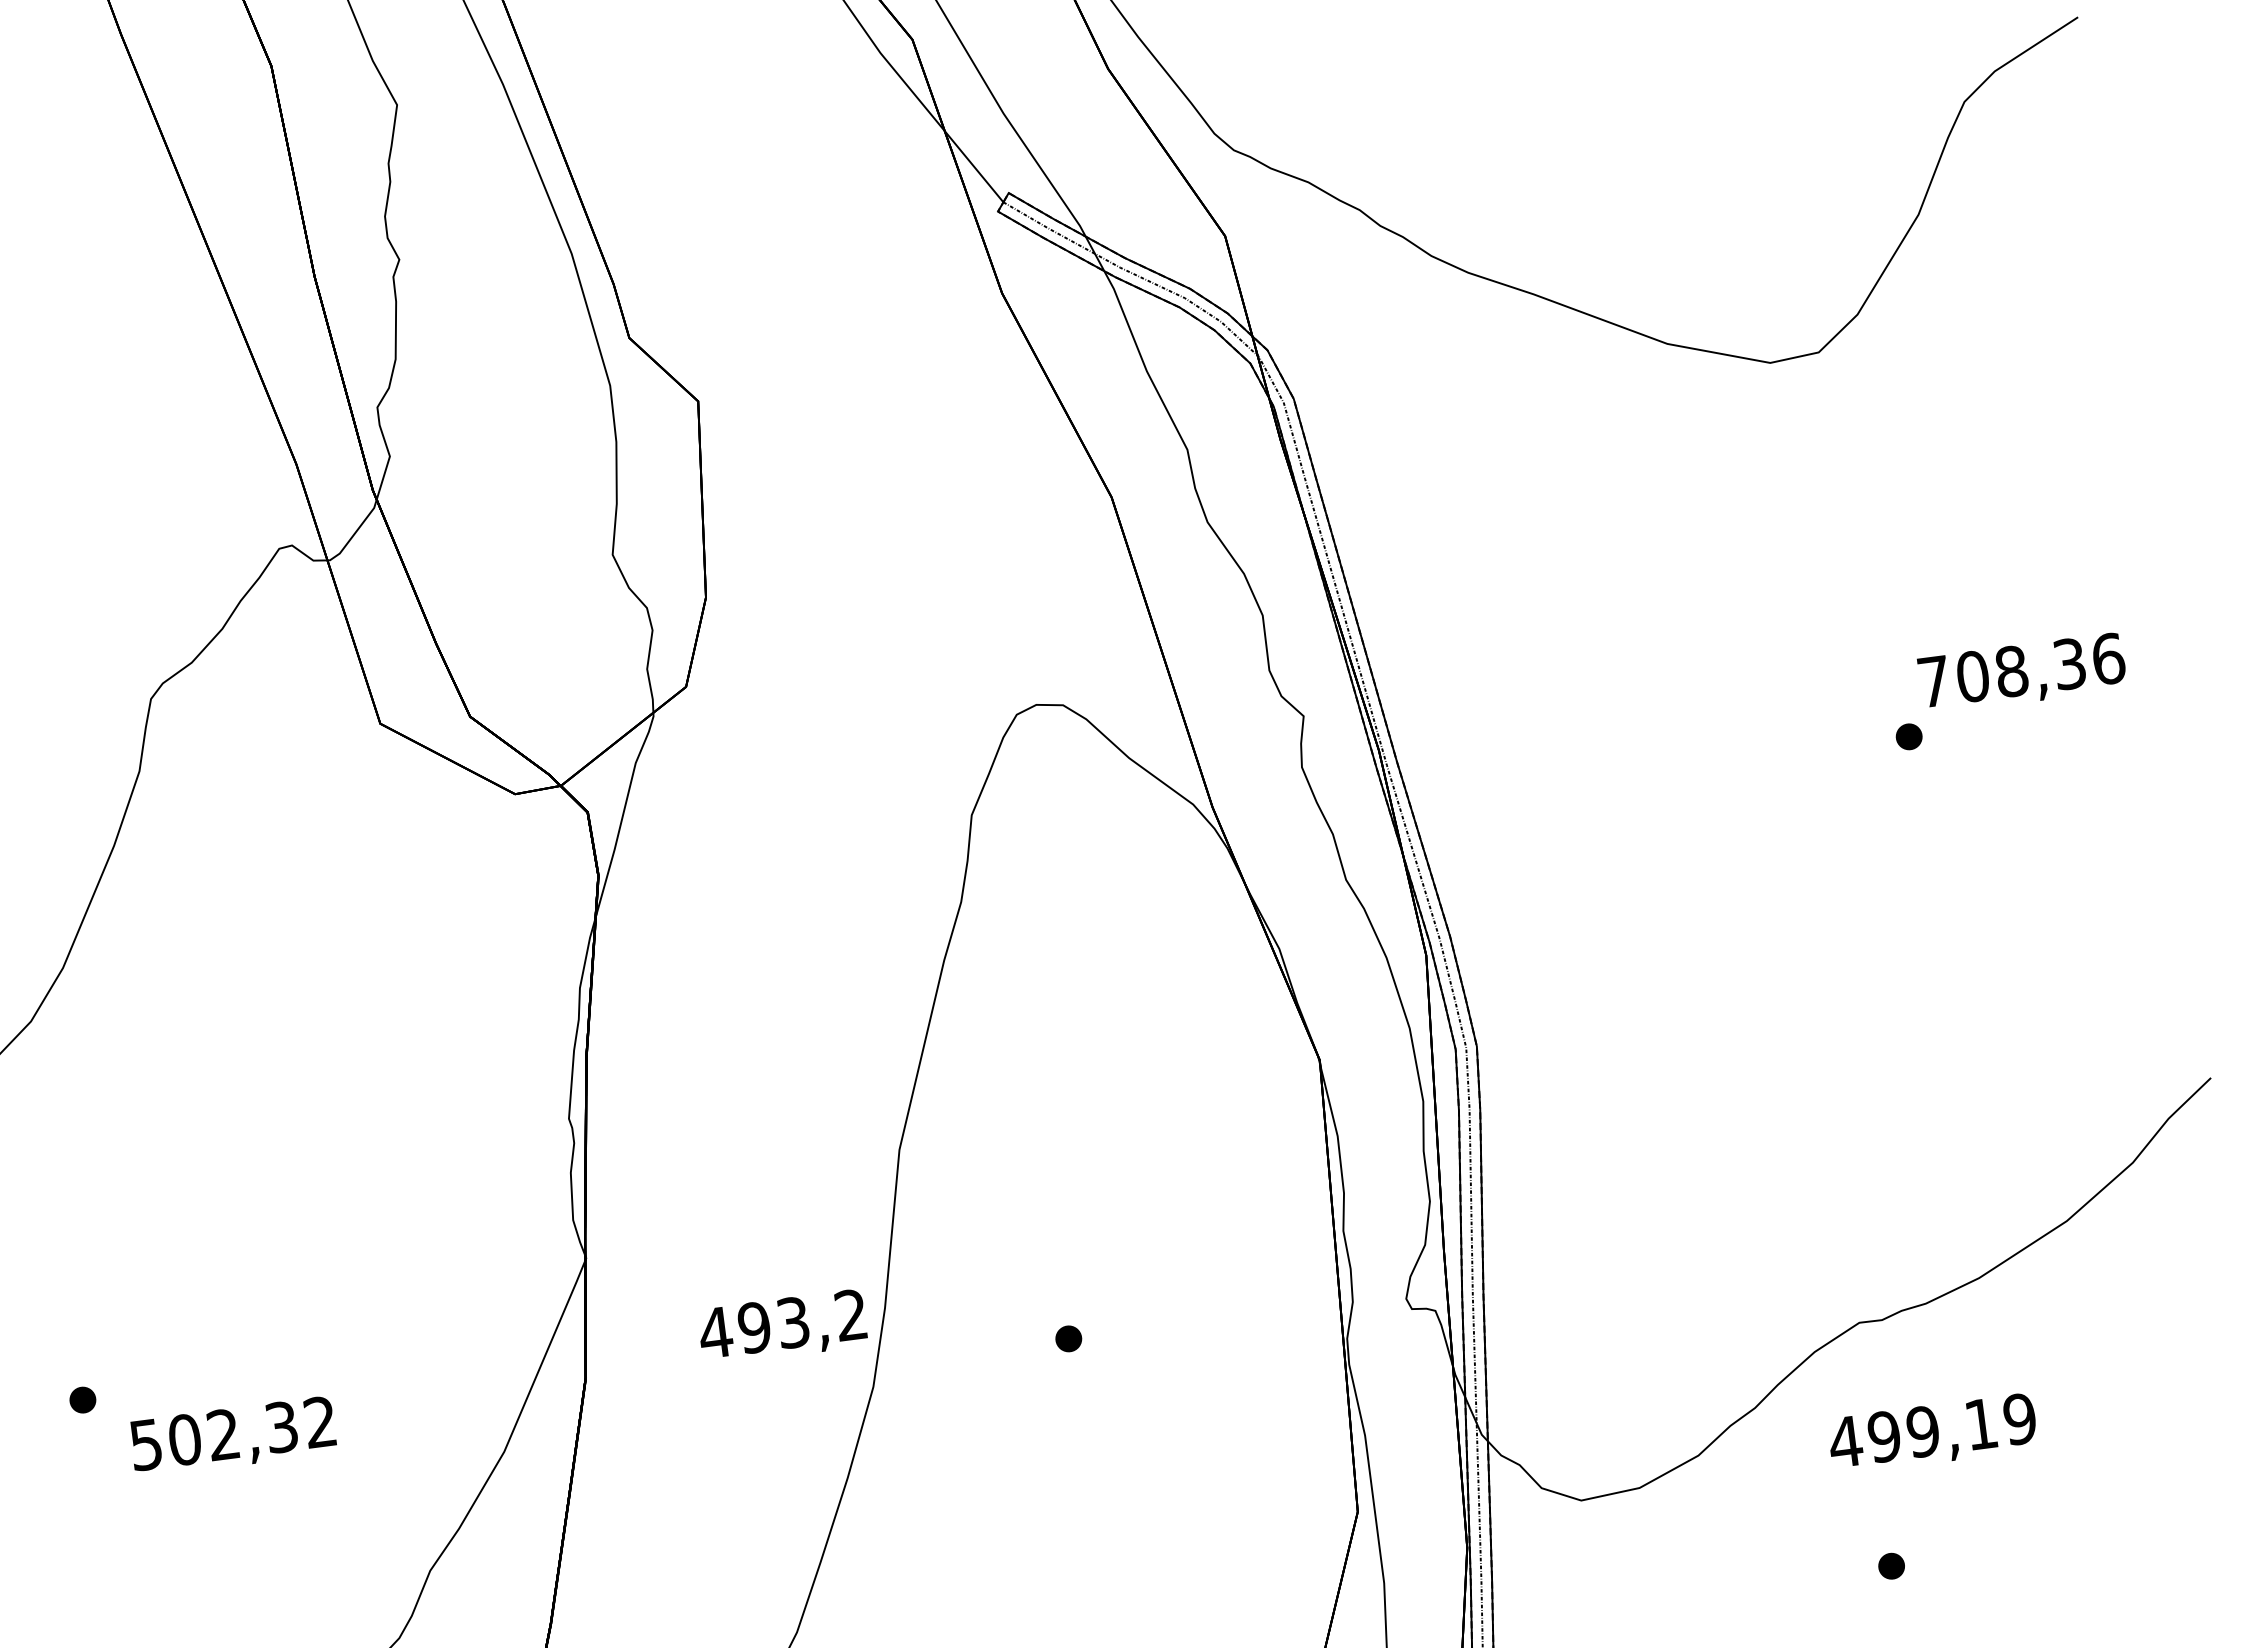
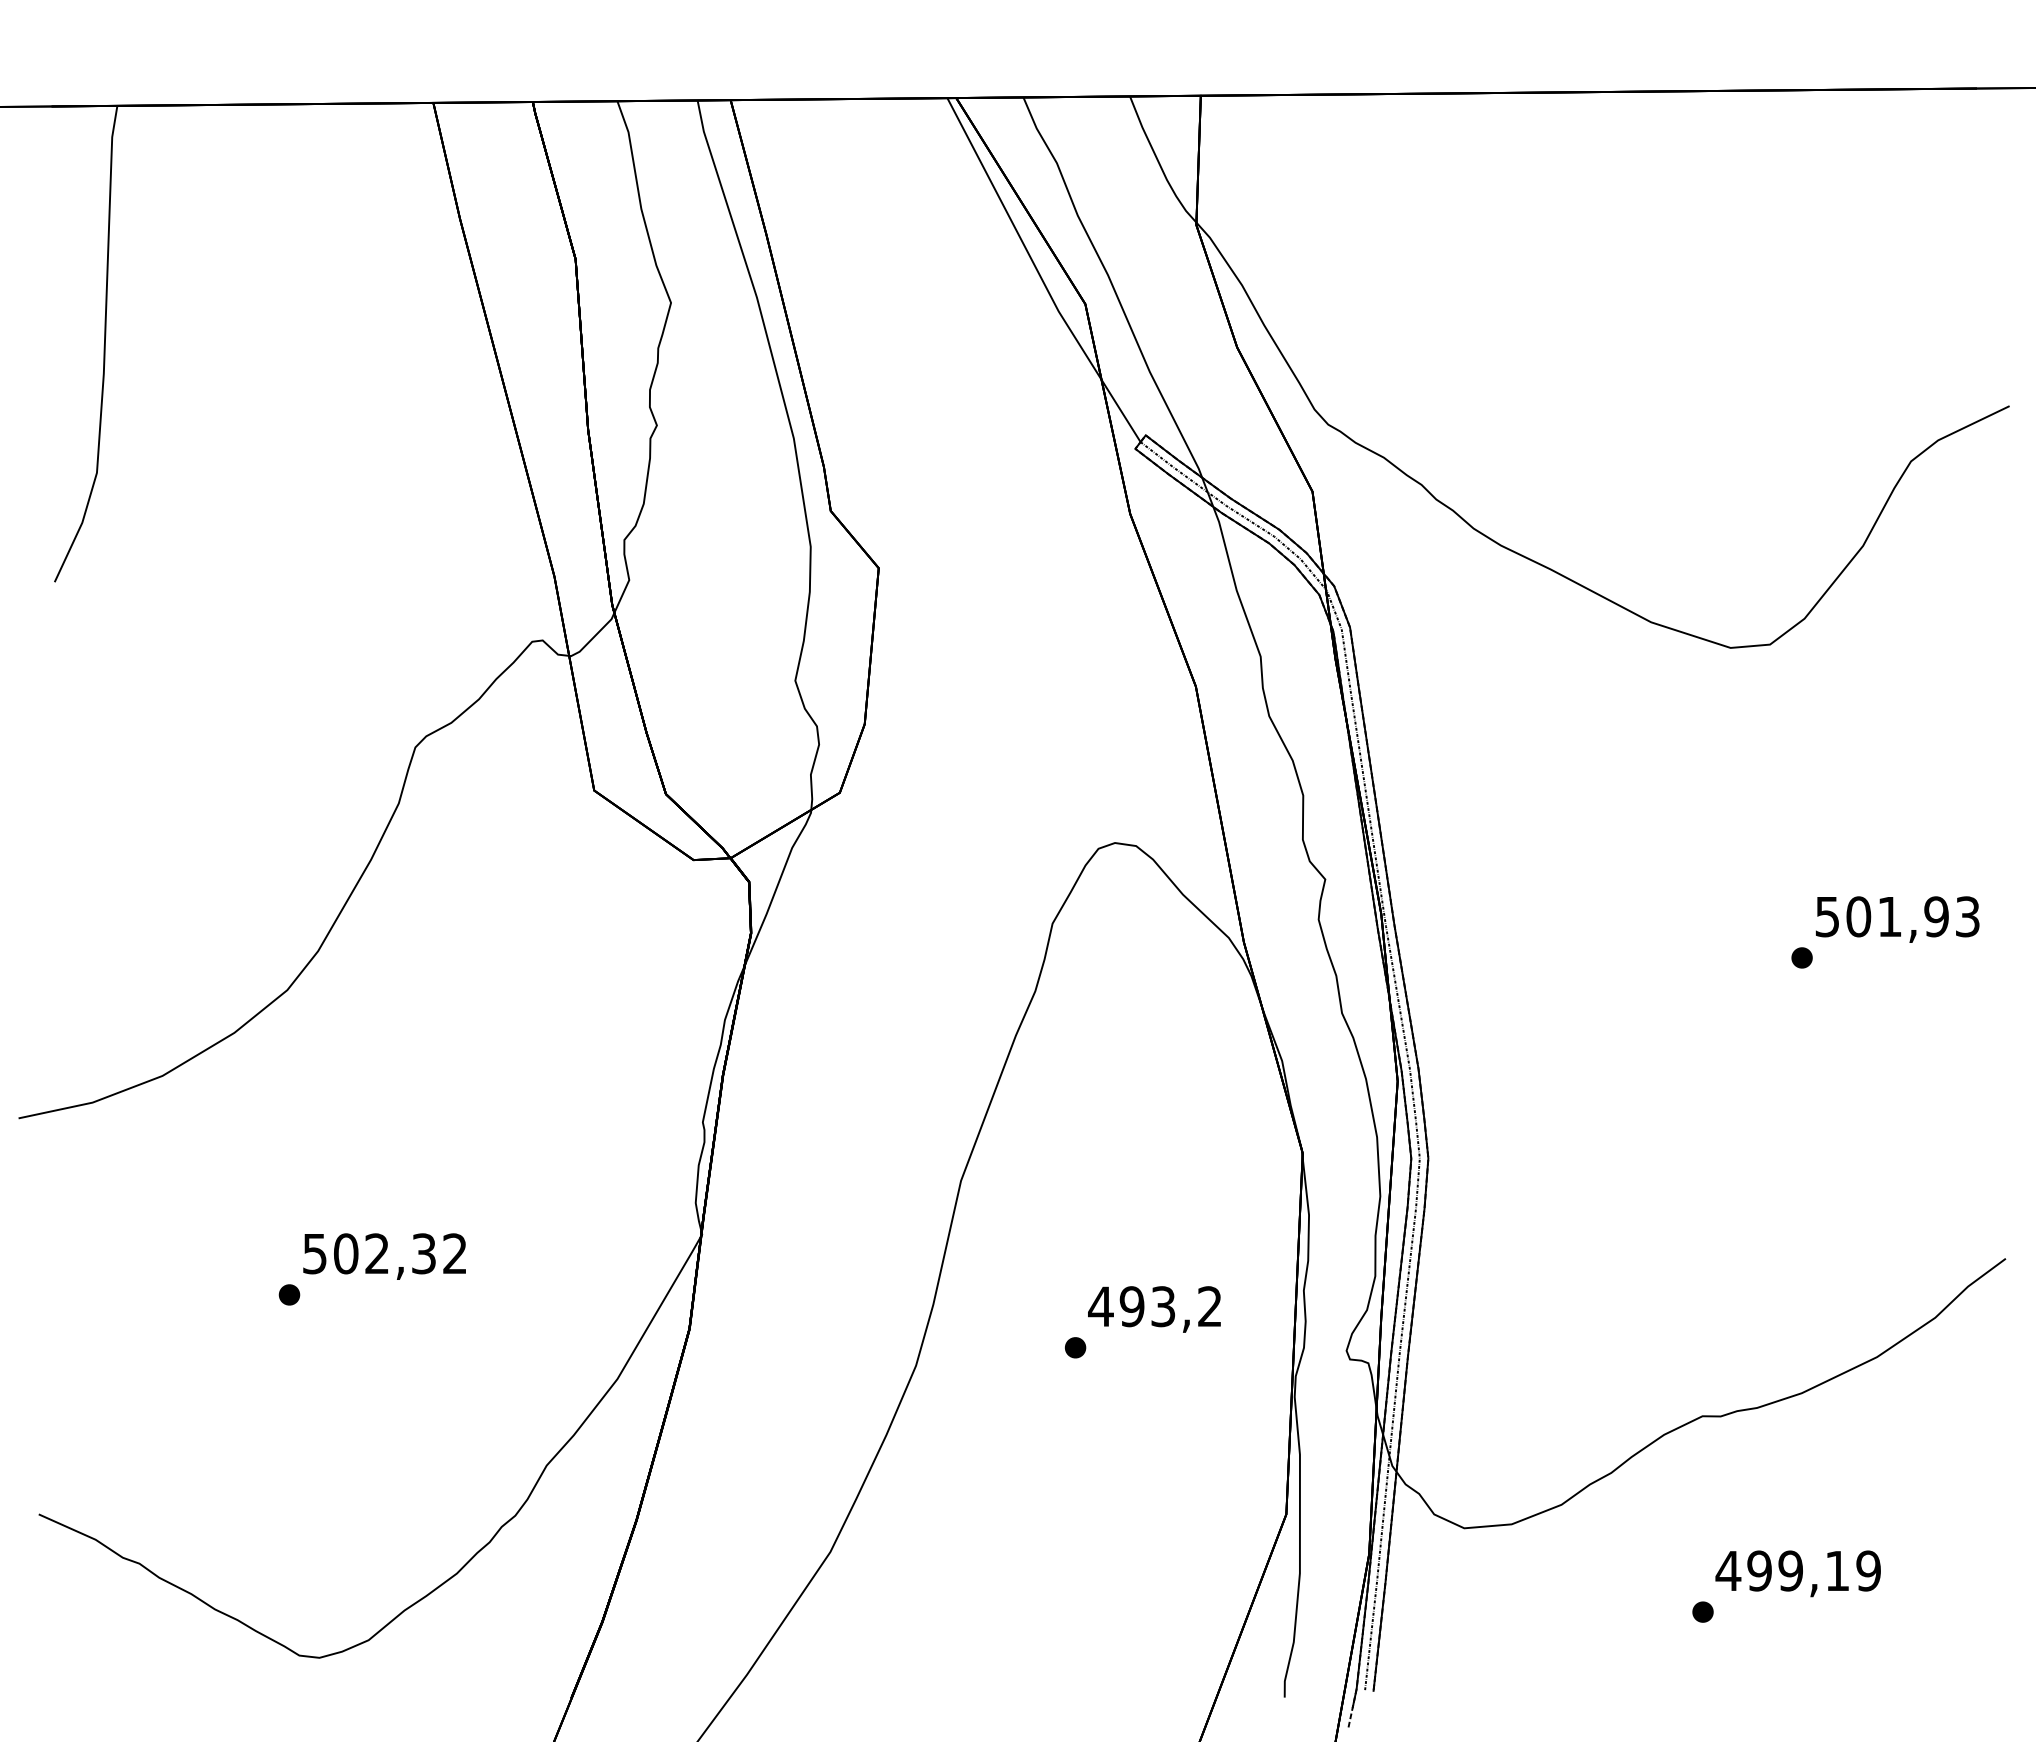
text: (2021, 669) -> (1897, 916), 708,36 -> 501,93
text: (782, 1327) -> (1154, 1309), moved
text: (1931, 1433) -> (1797, 1573), moved
text: (233, 1436) -> (384, 1256), moved

